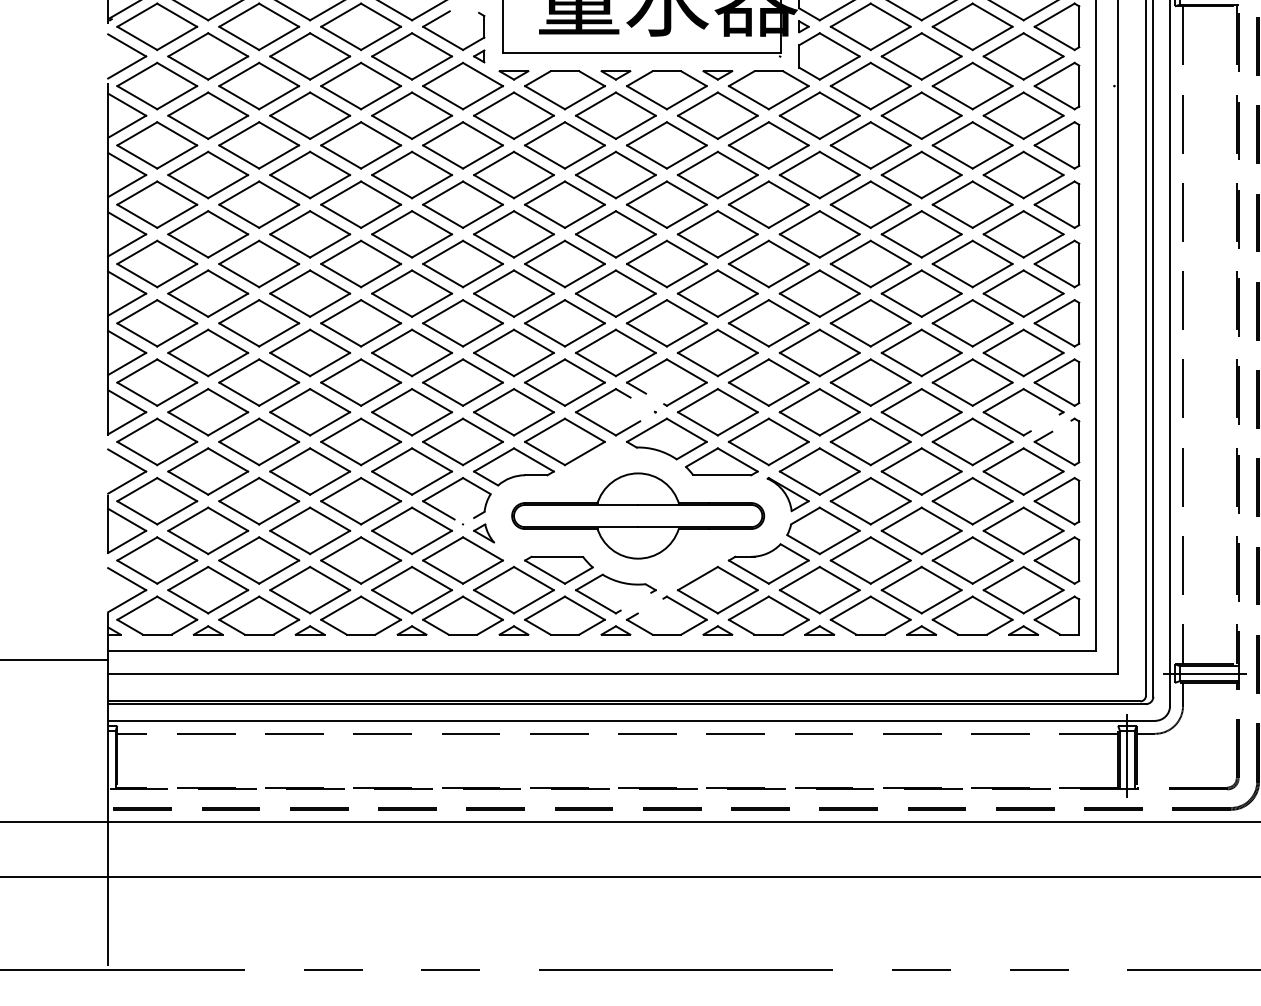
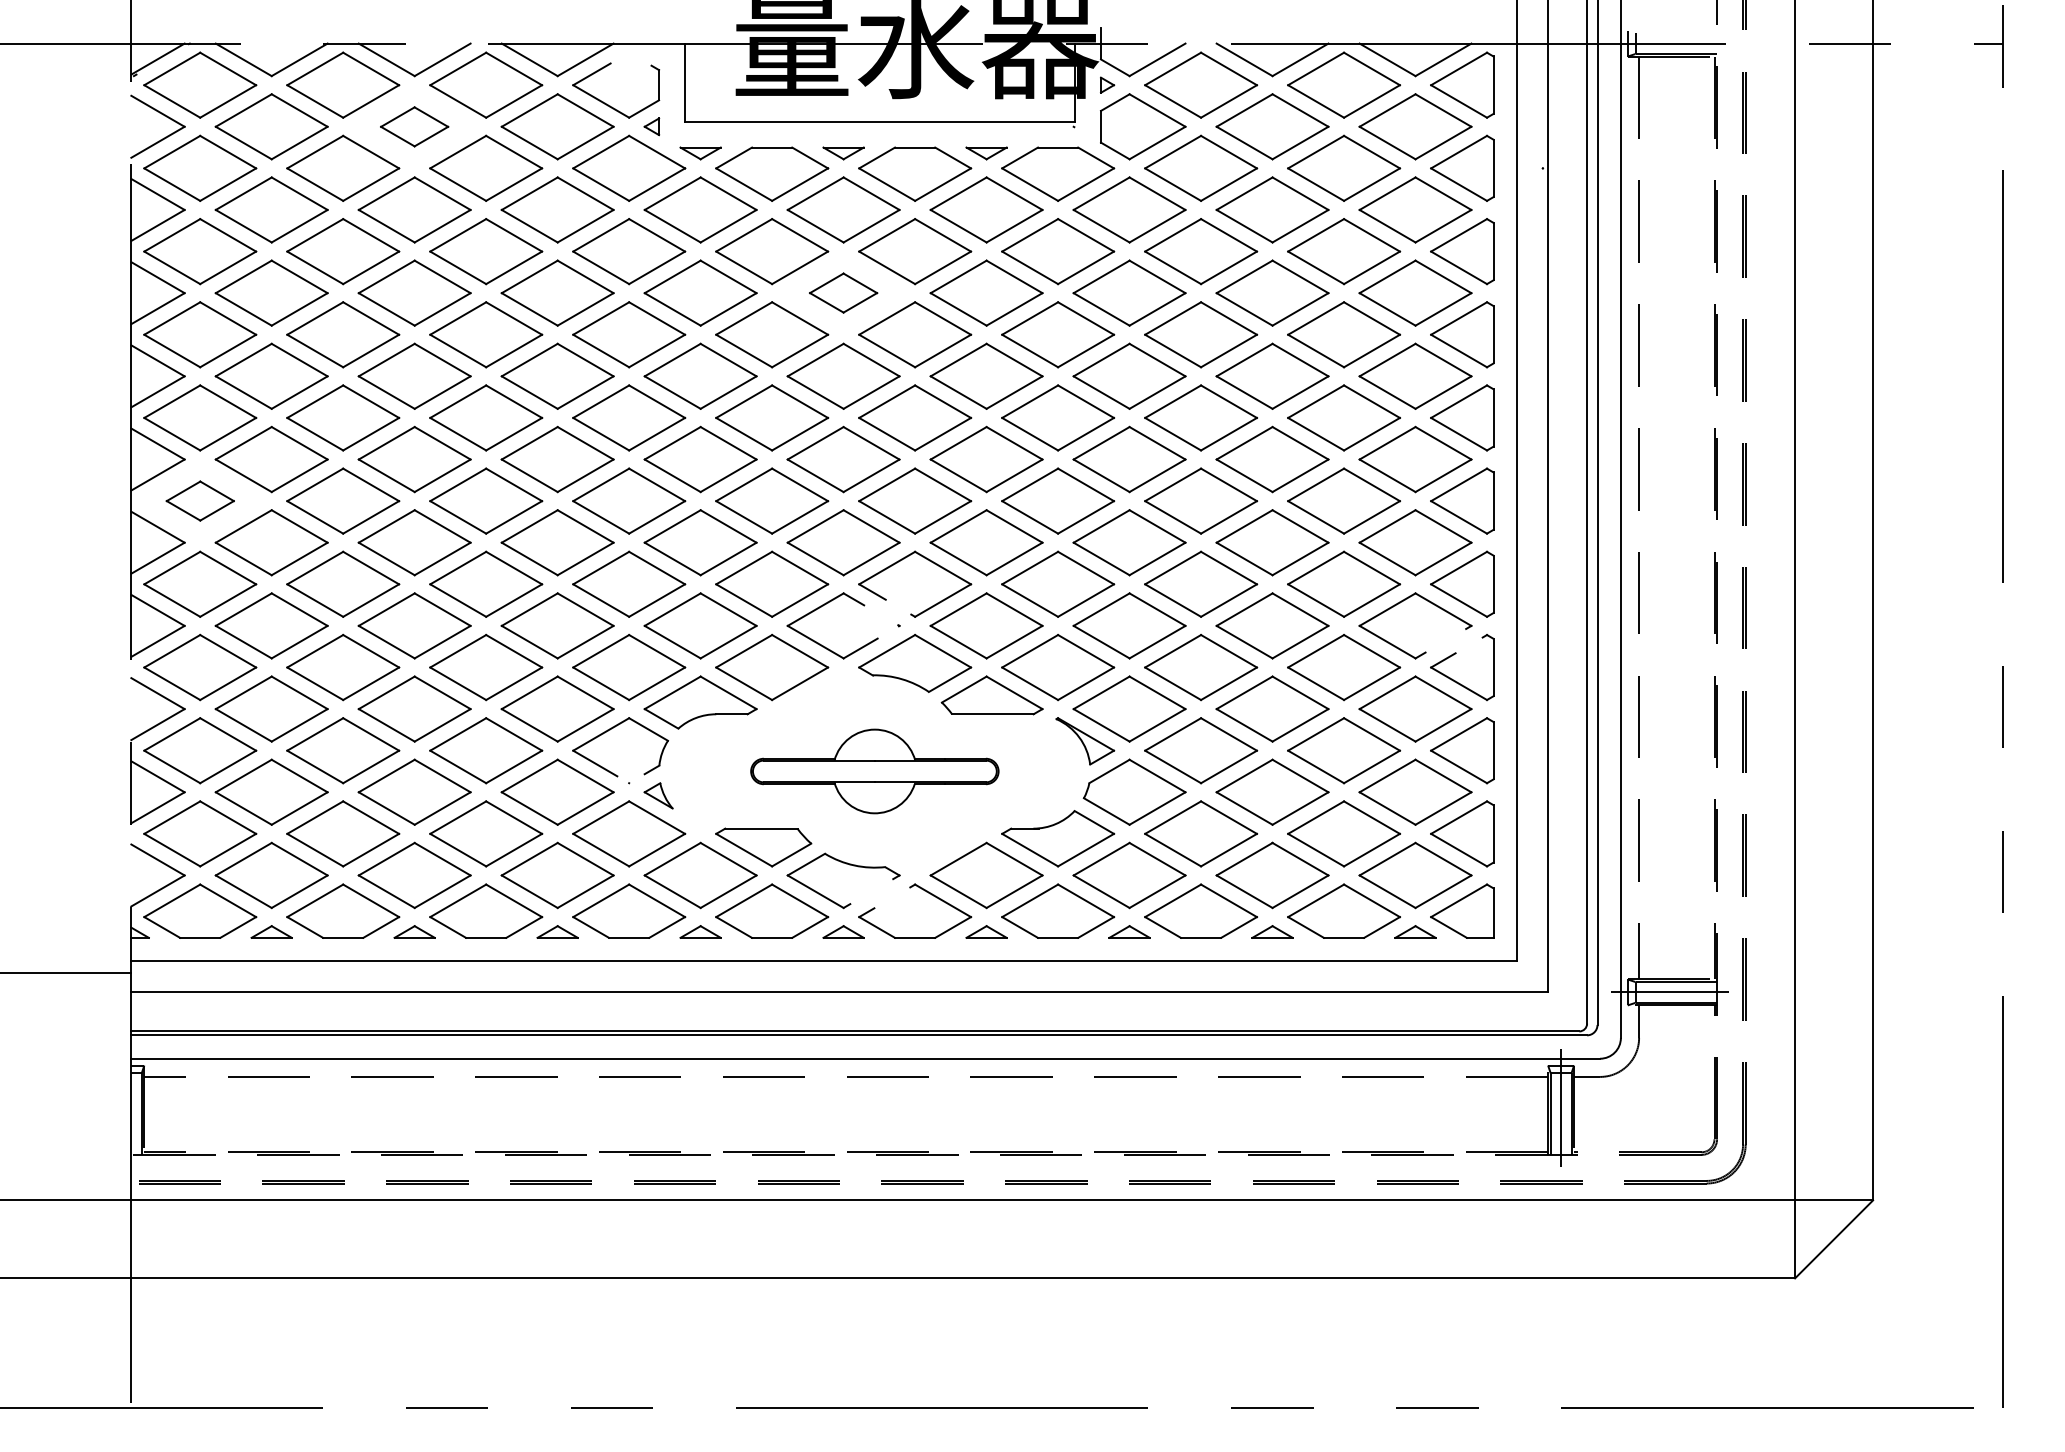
part: (310, 56) -> (414, 126), size x0.6
part: (615, 174) -> (843, 292), size x0.6
part: (157, 322) -> (200, 500), size x0.6
part: (637, 516) -> (874, 771), size x0.7

